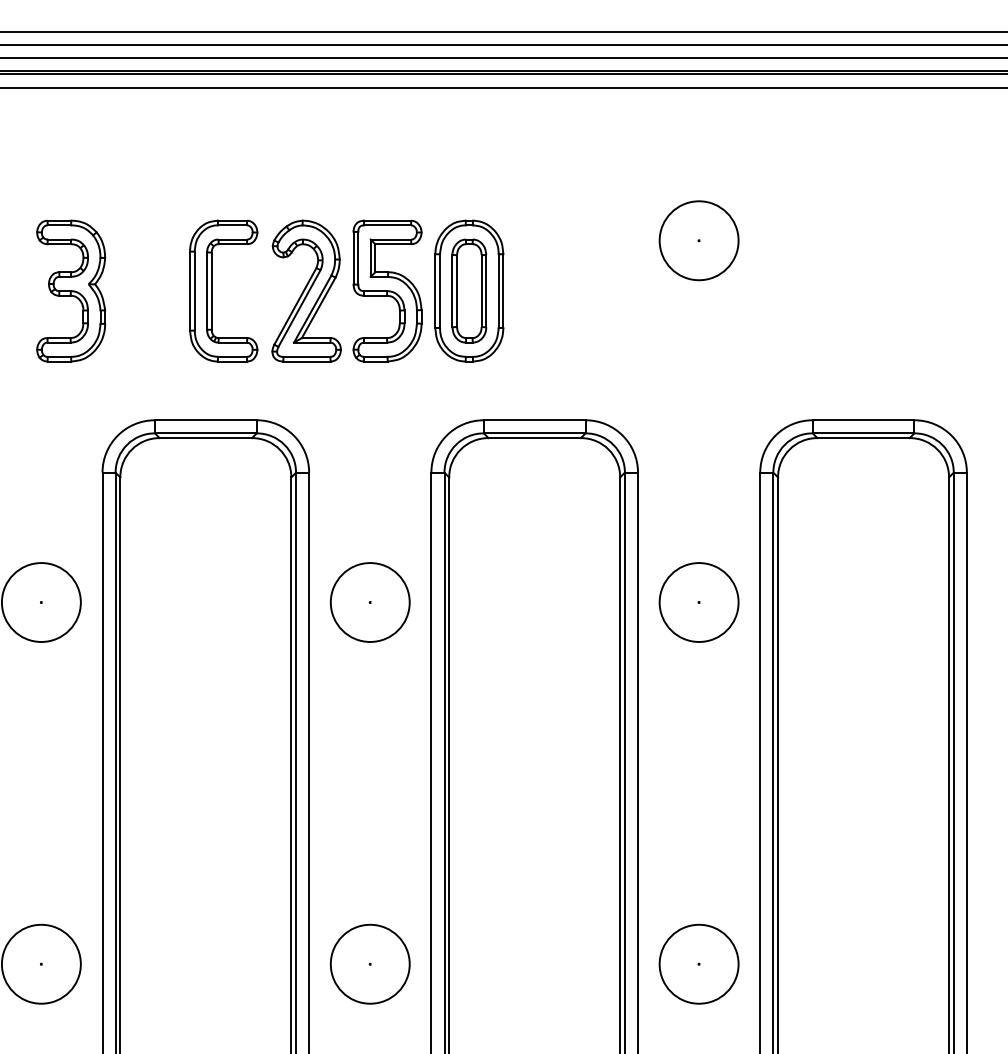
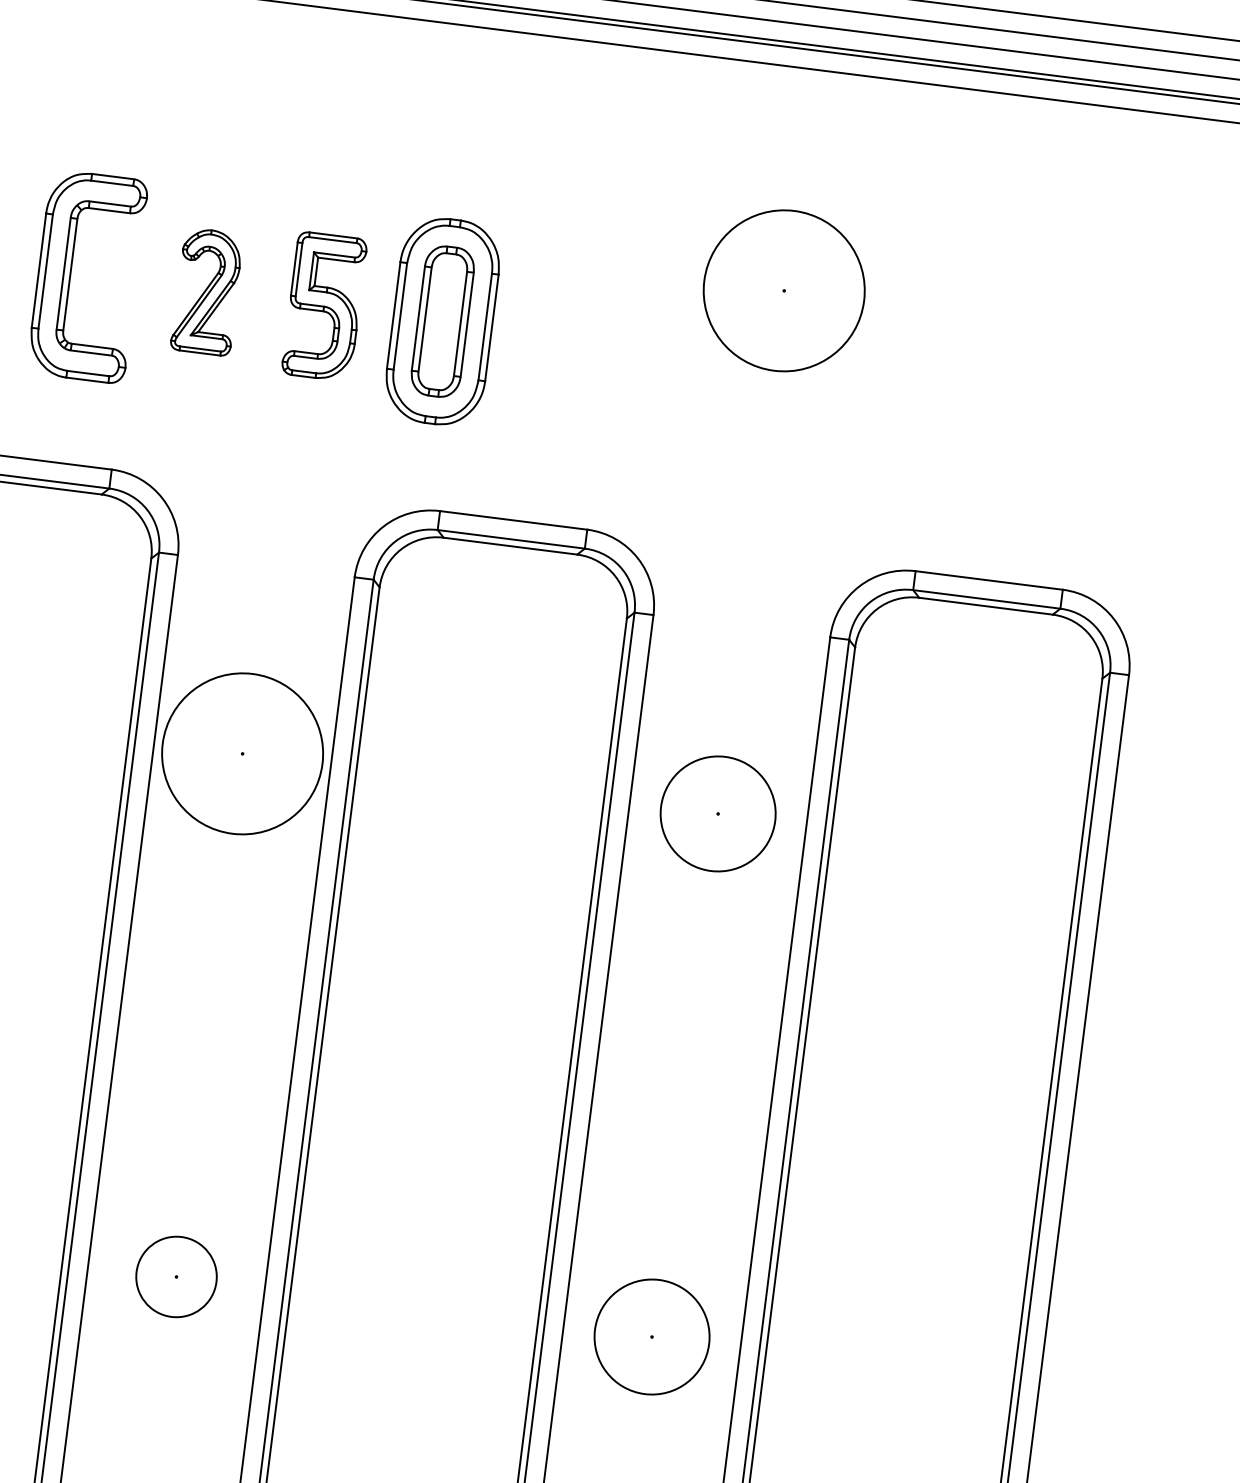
circle: (698, 240) -> (783, 290), size x1.4
part: (306, 290) -> (207, 291), size x0.6
part: (387, 290) -> (324, 305), size x0.7
circle: (369, 602) -> (241, 753), size x1.4
circle: (369, 963) -> (175, 1275), size x0.7

